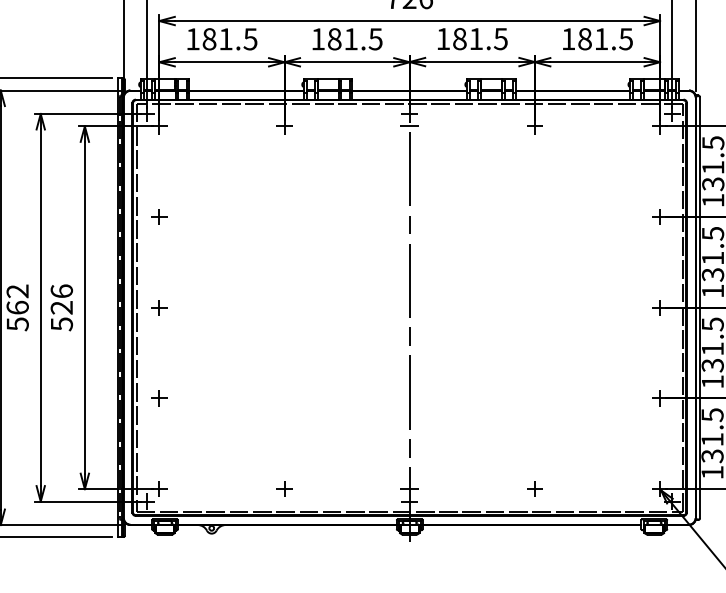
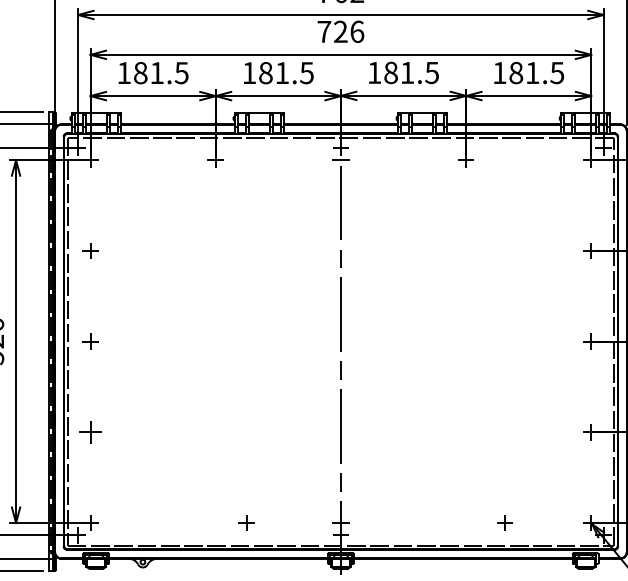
part: (159, 398) -> (90, 432), size x1.4
part: (284, 488) -> (246, 522), moved
part: (534, 488) -> (504, 522), moved

